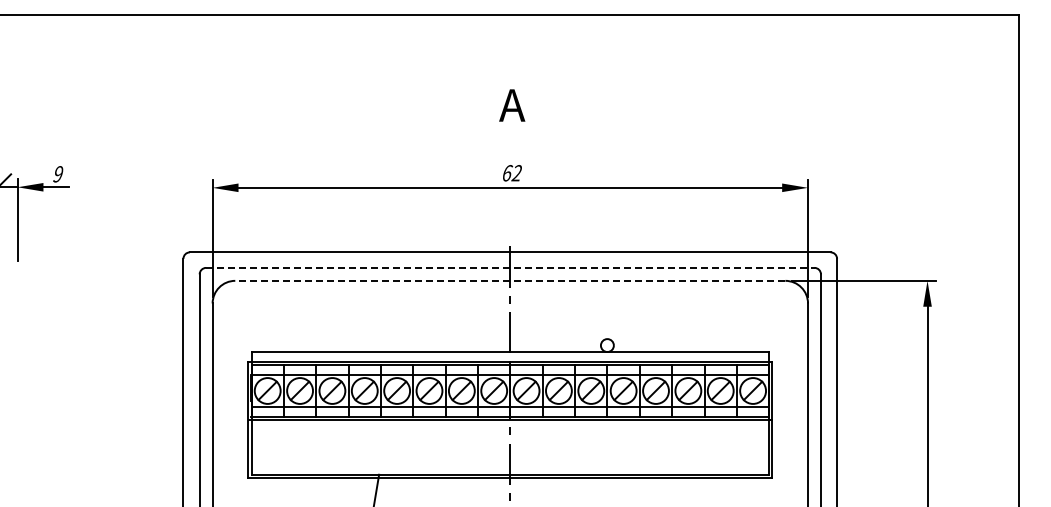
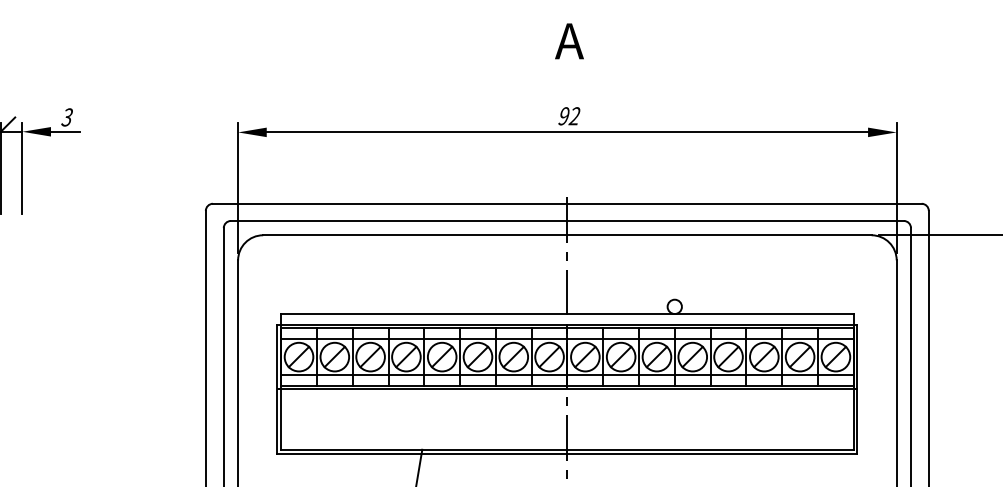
text: (507, 173) -> (564, 116), 62 -> 92
text: (57, 174) -> (66, 117), 9 -> 3
line: (510, 267) -> (567, 220), dashed -> solid
line: (509, 280) -> (566, 234), dashed -> solid

